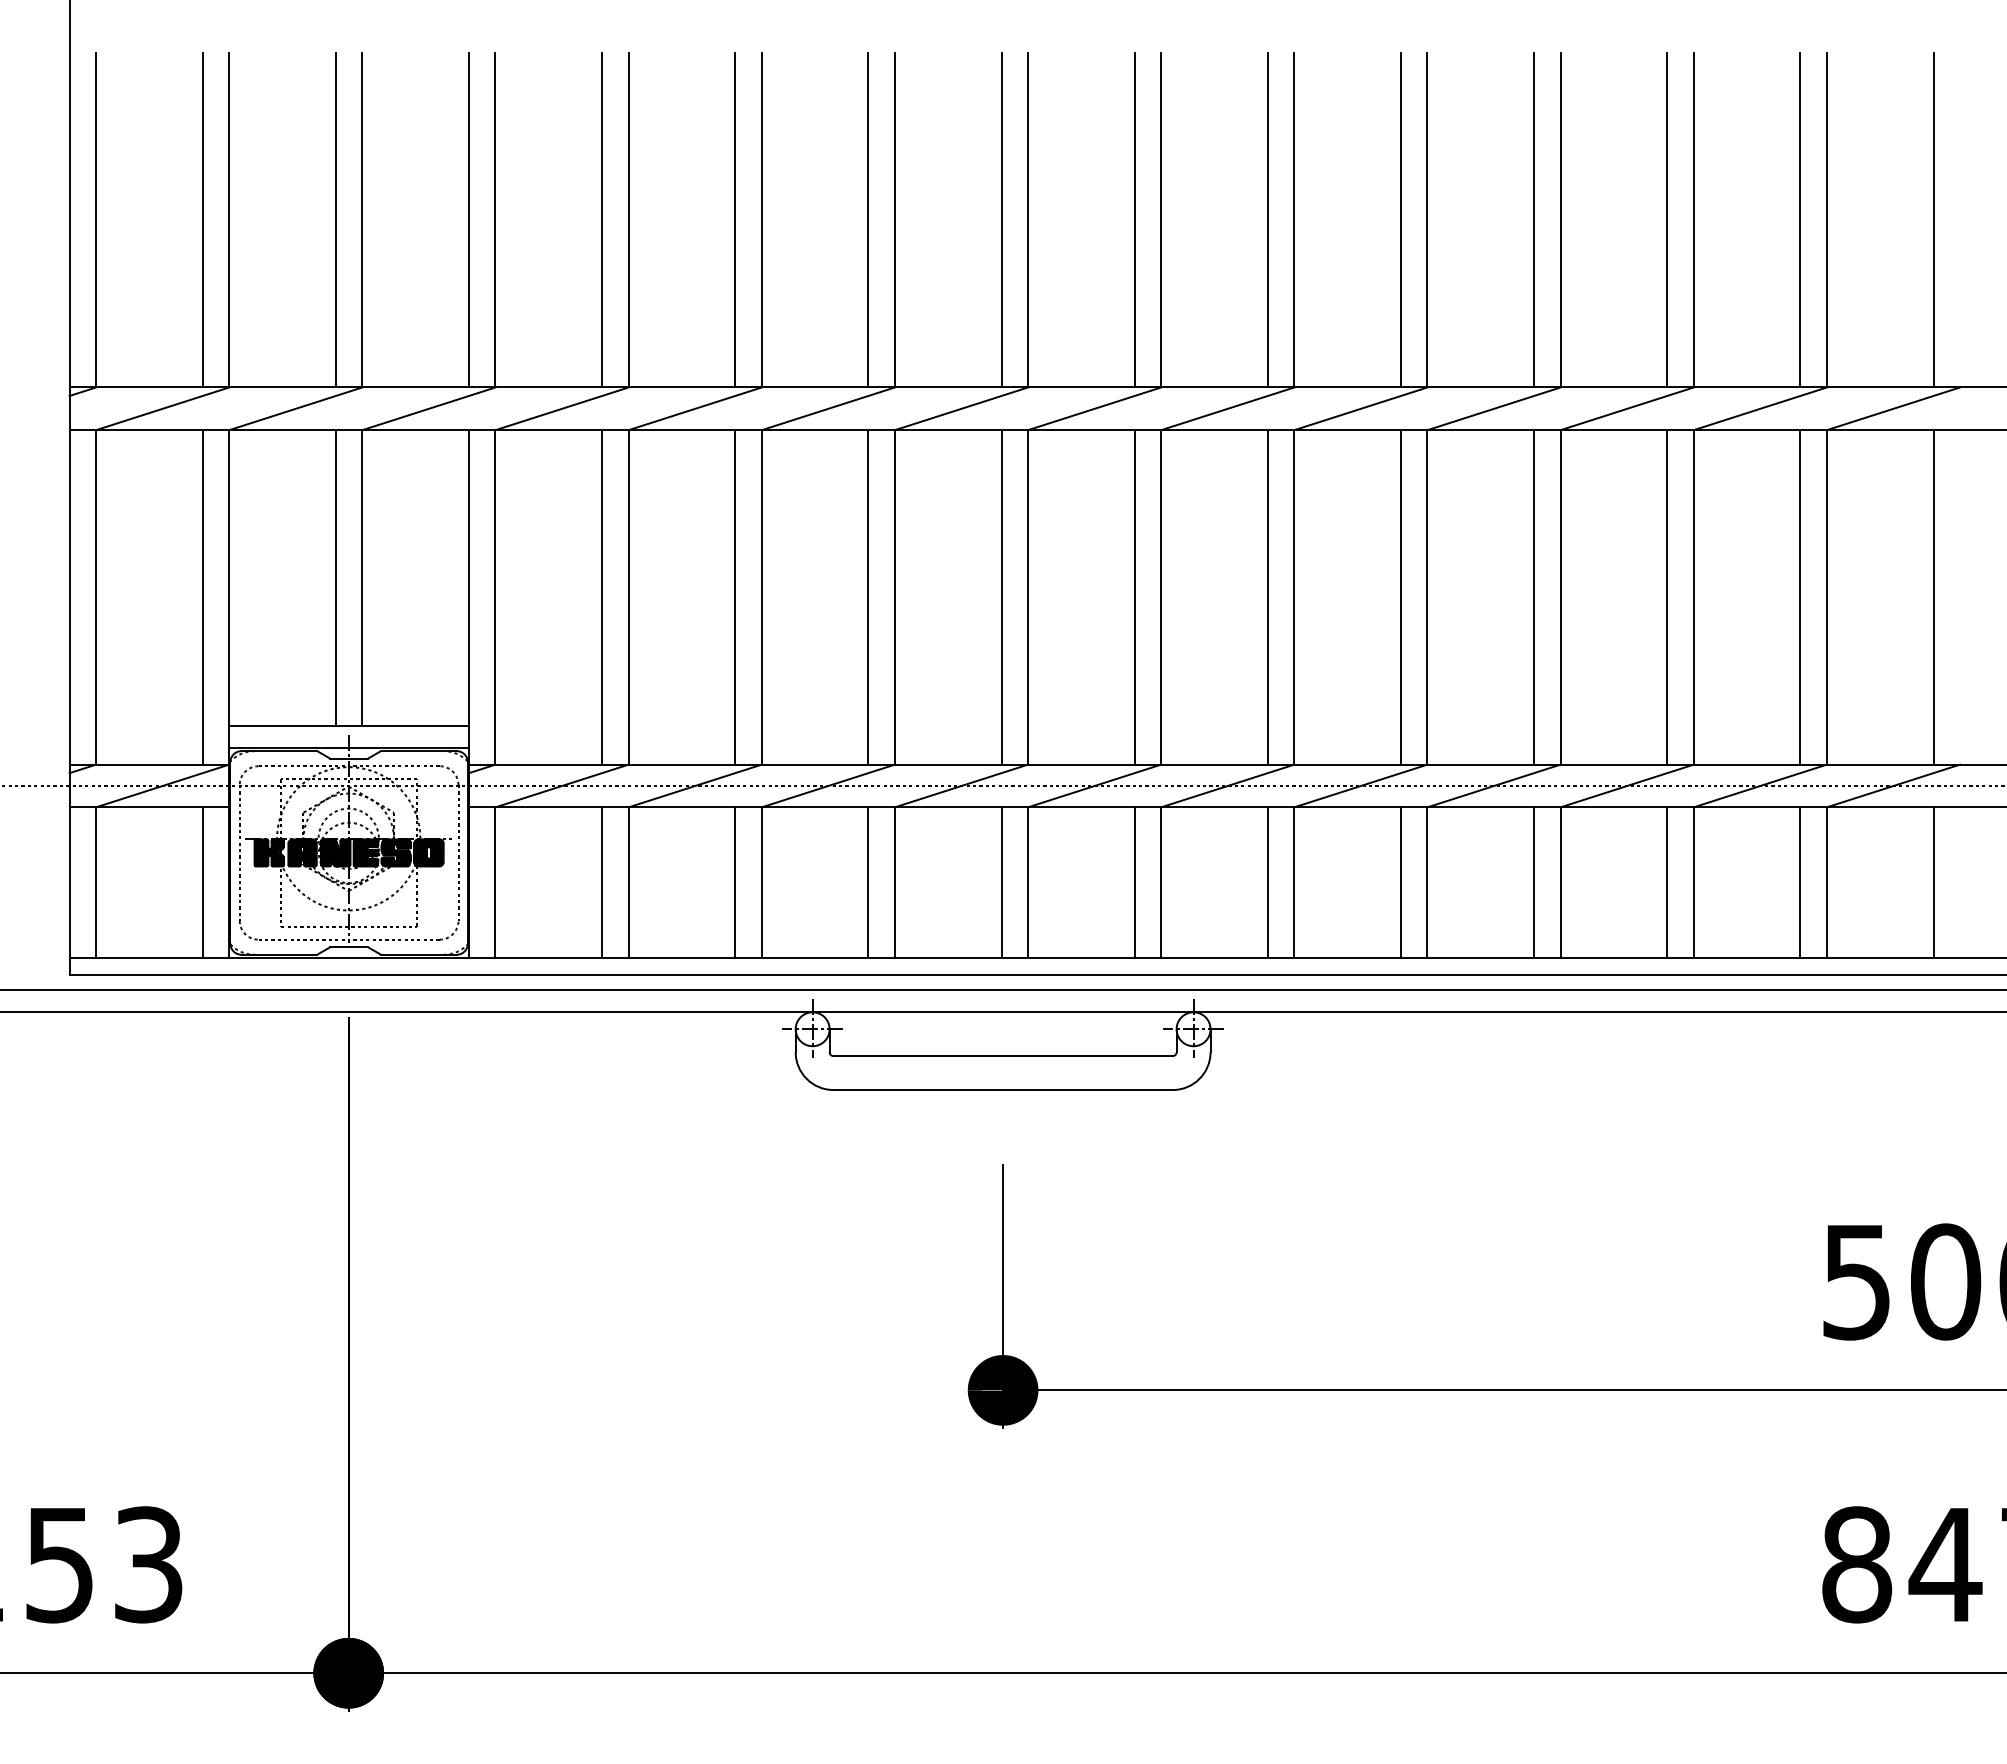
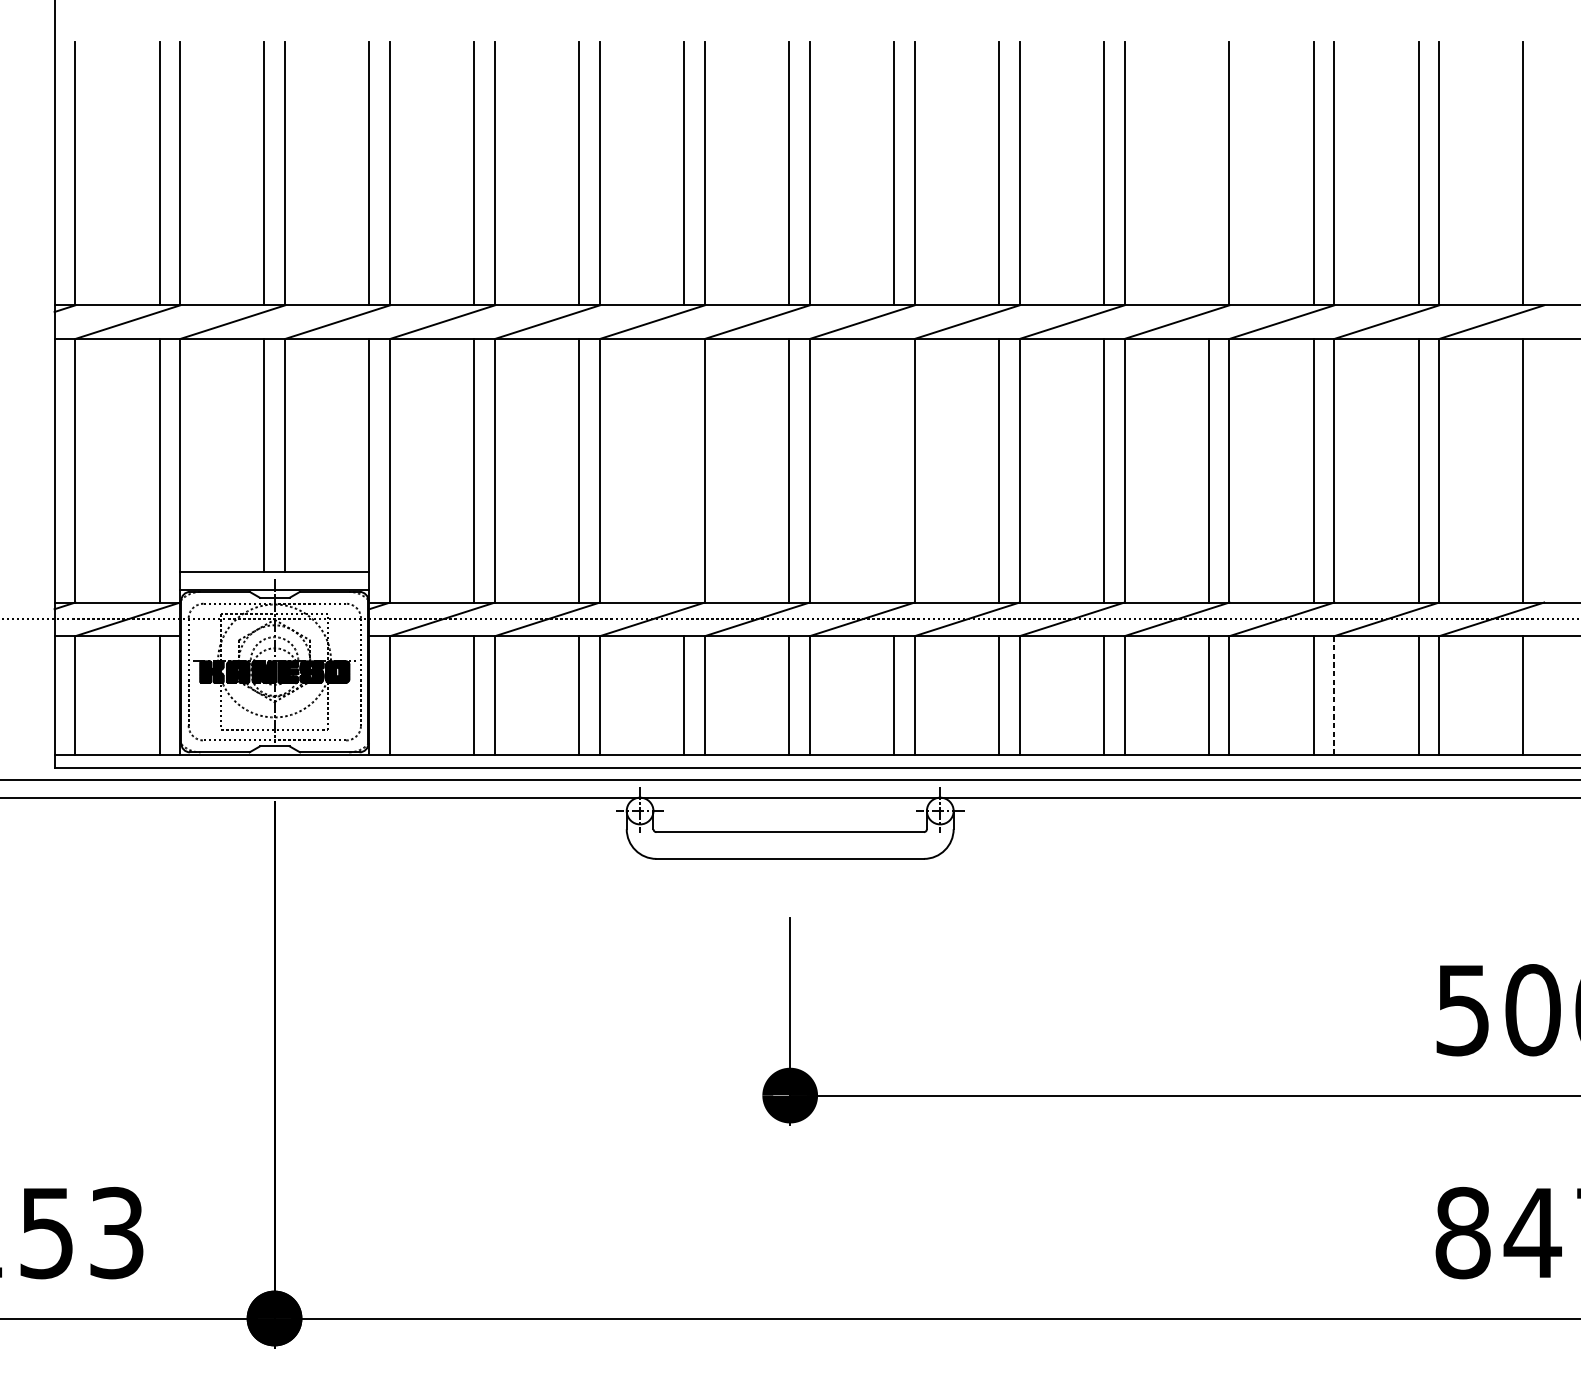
line: (1534, 220) -> (1208, 173), removed
line: (868, 597) -> (684, 470), removed
line: (1134, 597) -> (893, 470), removed
line: (1693, 882) -> (1334, 695), solid -> dashed

